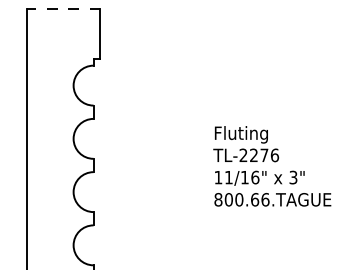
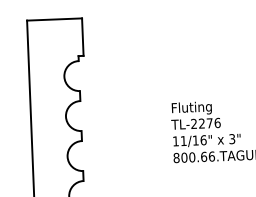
line: (63, 9) -> (54, 19), dashed -> solid

